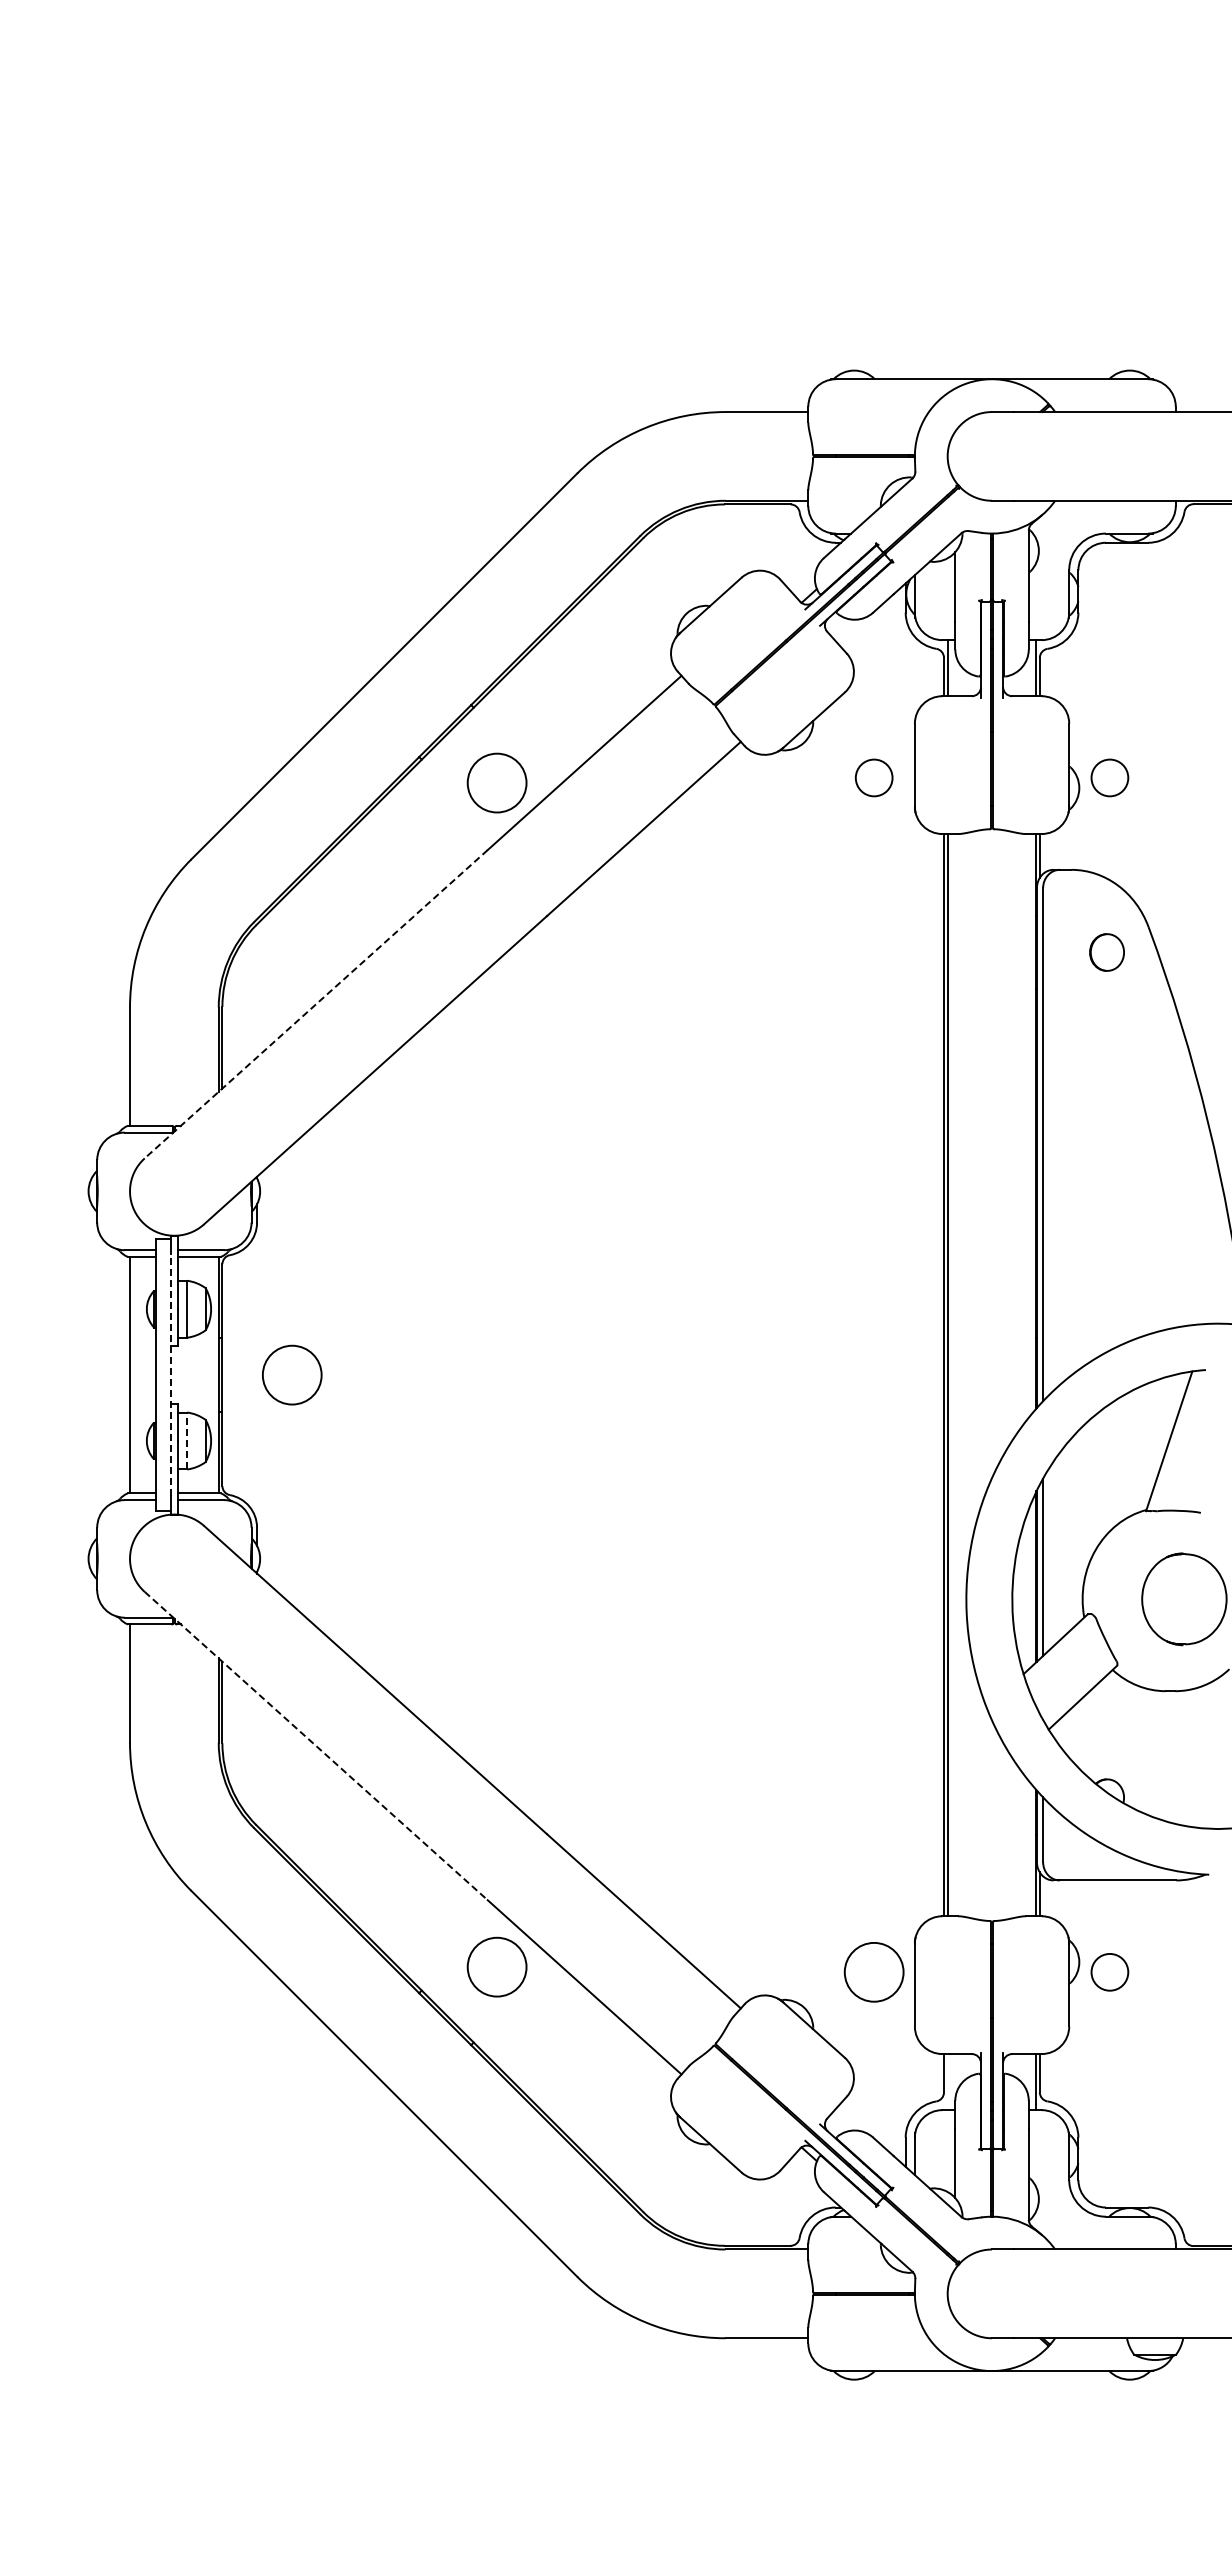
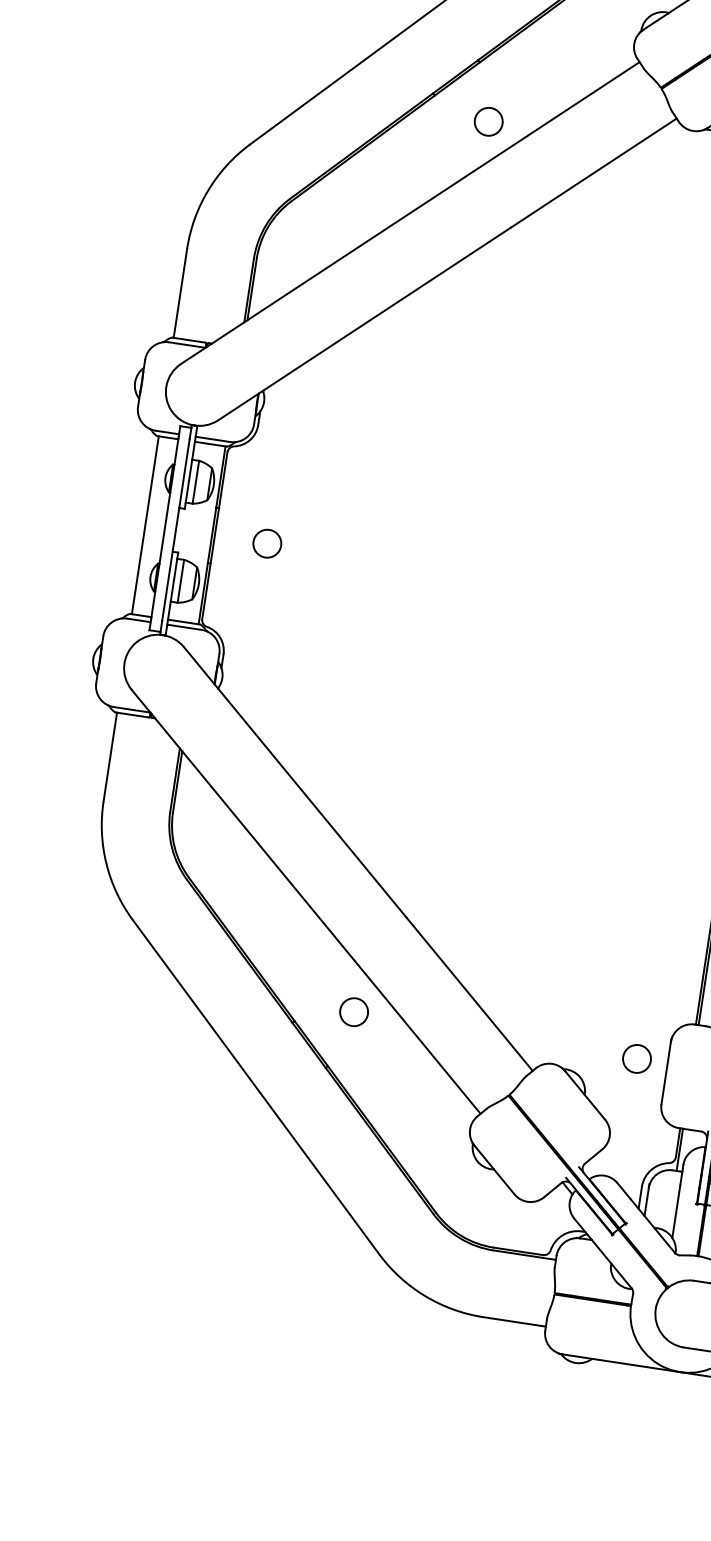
circle: (496, 782) -> (488, 121), size x0.62
line: (316, 1004) -> (327, 267), dashed -> solid
line: (170, 1374) -> (175, 529), dashed -> solid
circle: (291, 1374) -> (266, 543), size x0.62
line: (187, 1440) -> (181, 580), dashed -> solid
line: (316, 1746) -> (243, 825), dashed -> solid
circle: (496, 1966) -> (353, 1011), size x0.62
circle: (873, 1971) -> (636, 1058), size x0.62
line: (947, 2082) -> (679, 1150), added

